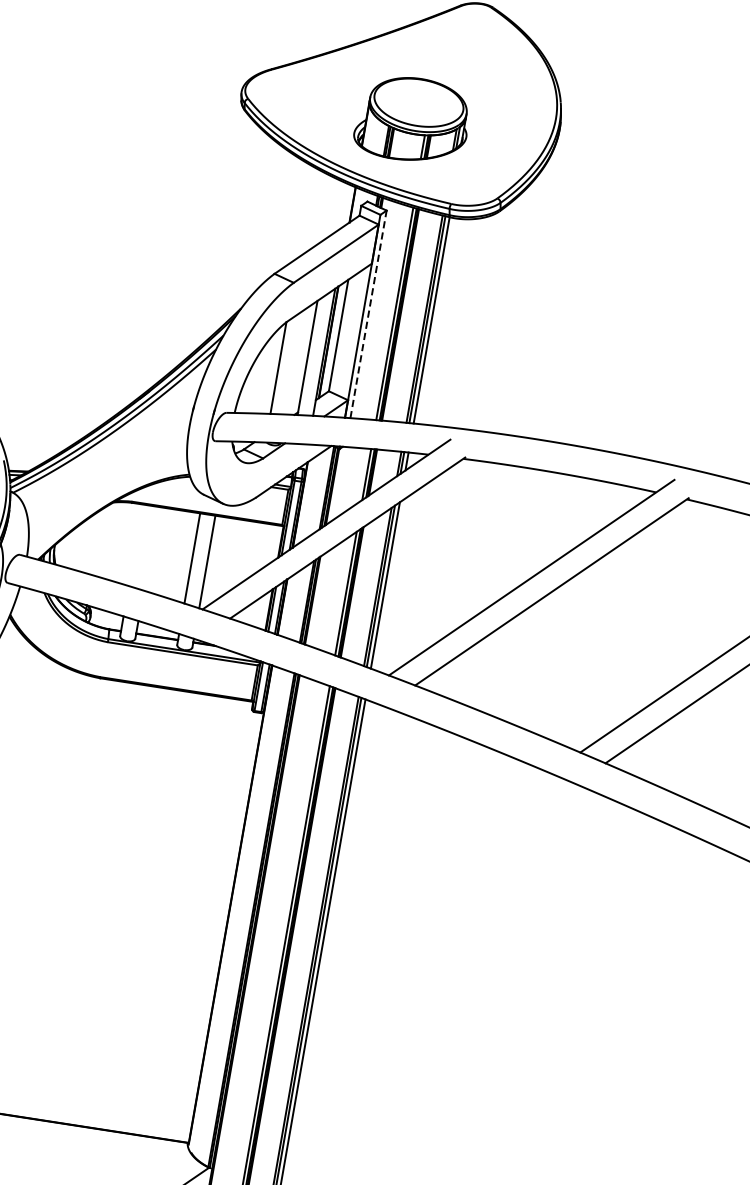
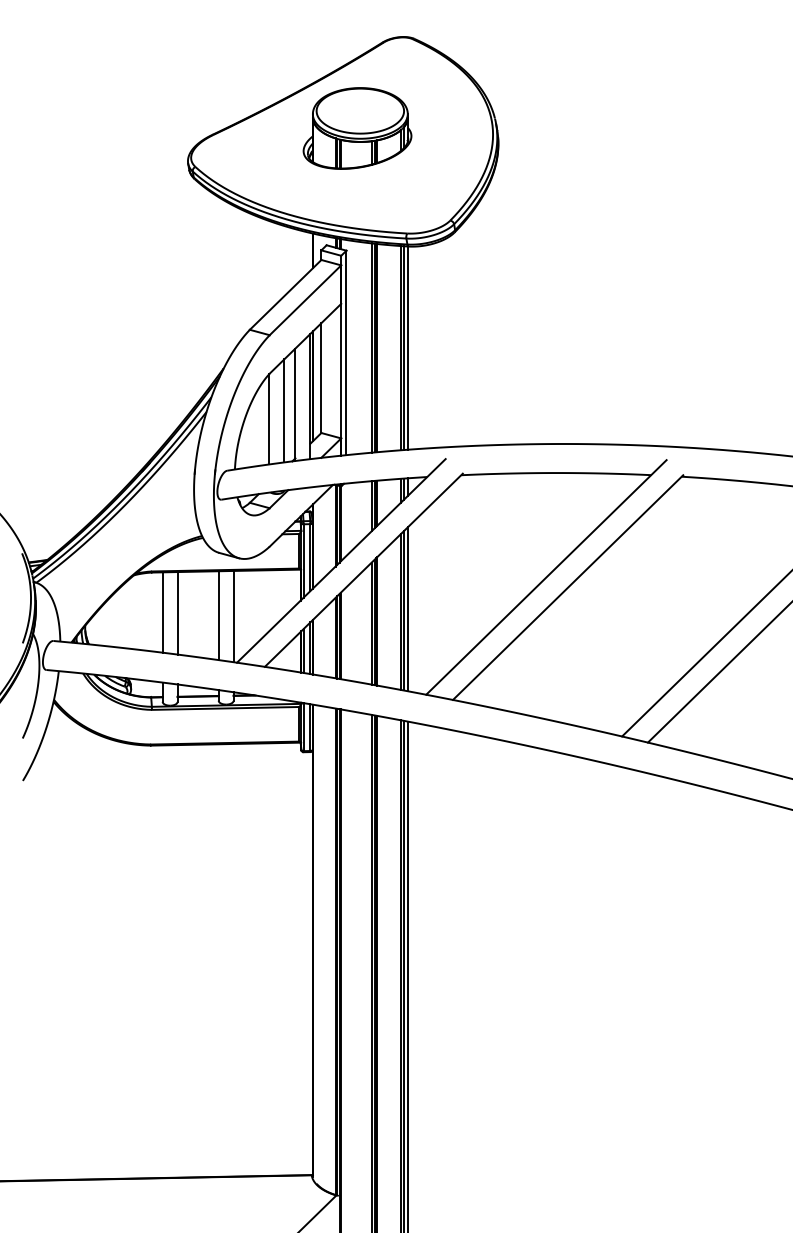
part: (412, 119) -> (357, 128), moved
line: (368, 313) -> (346, 352), dashed -> solid
line: (295, 361) -> (284, 410), added
line: (135, 545) -> (162, 612), added
line: (150, 548) -> (177, 613), added

